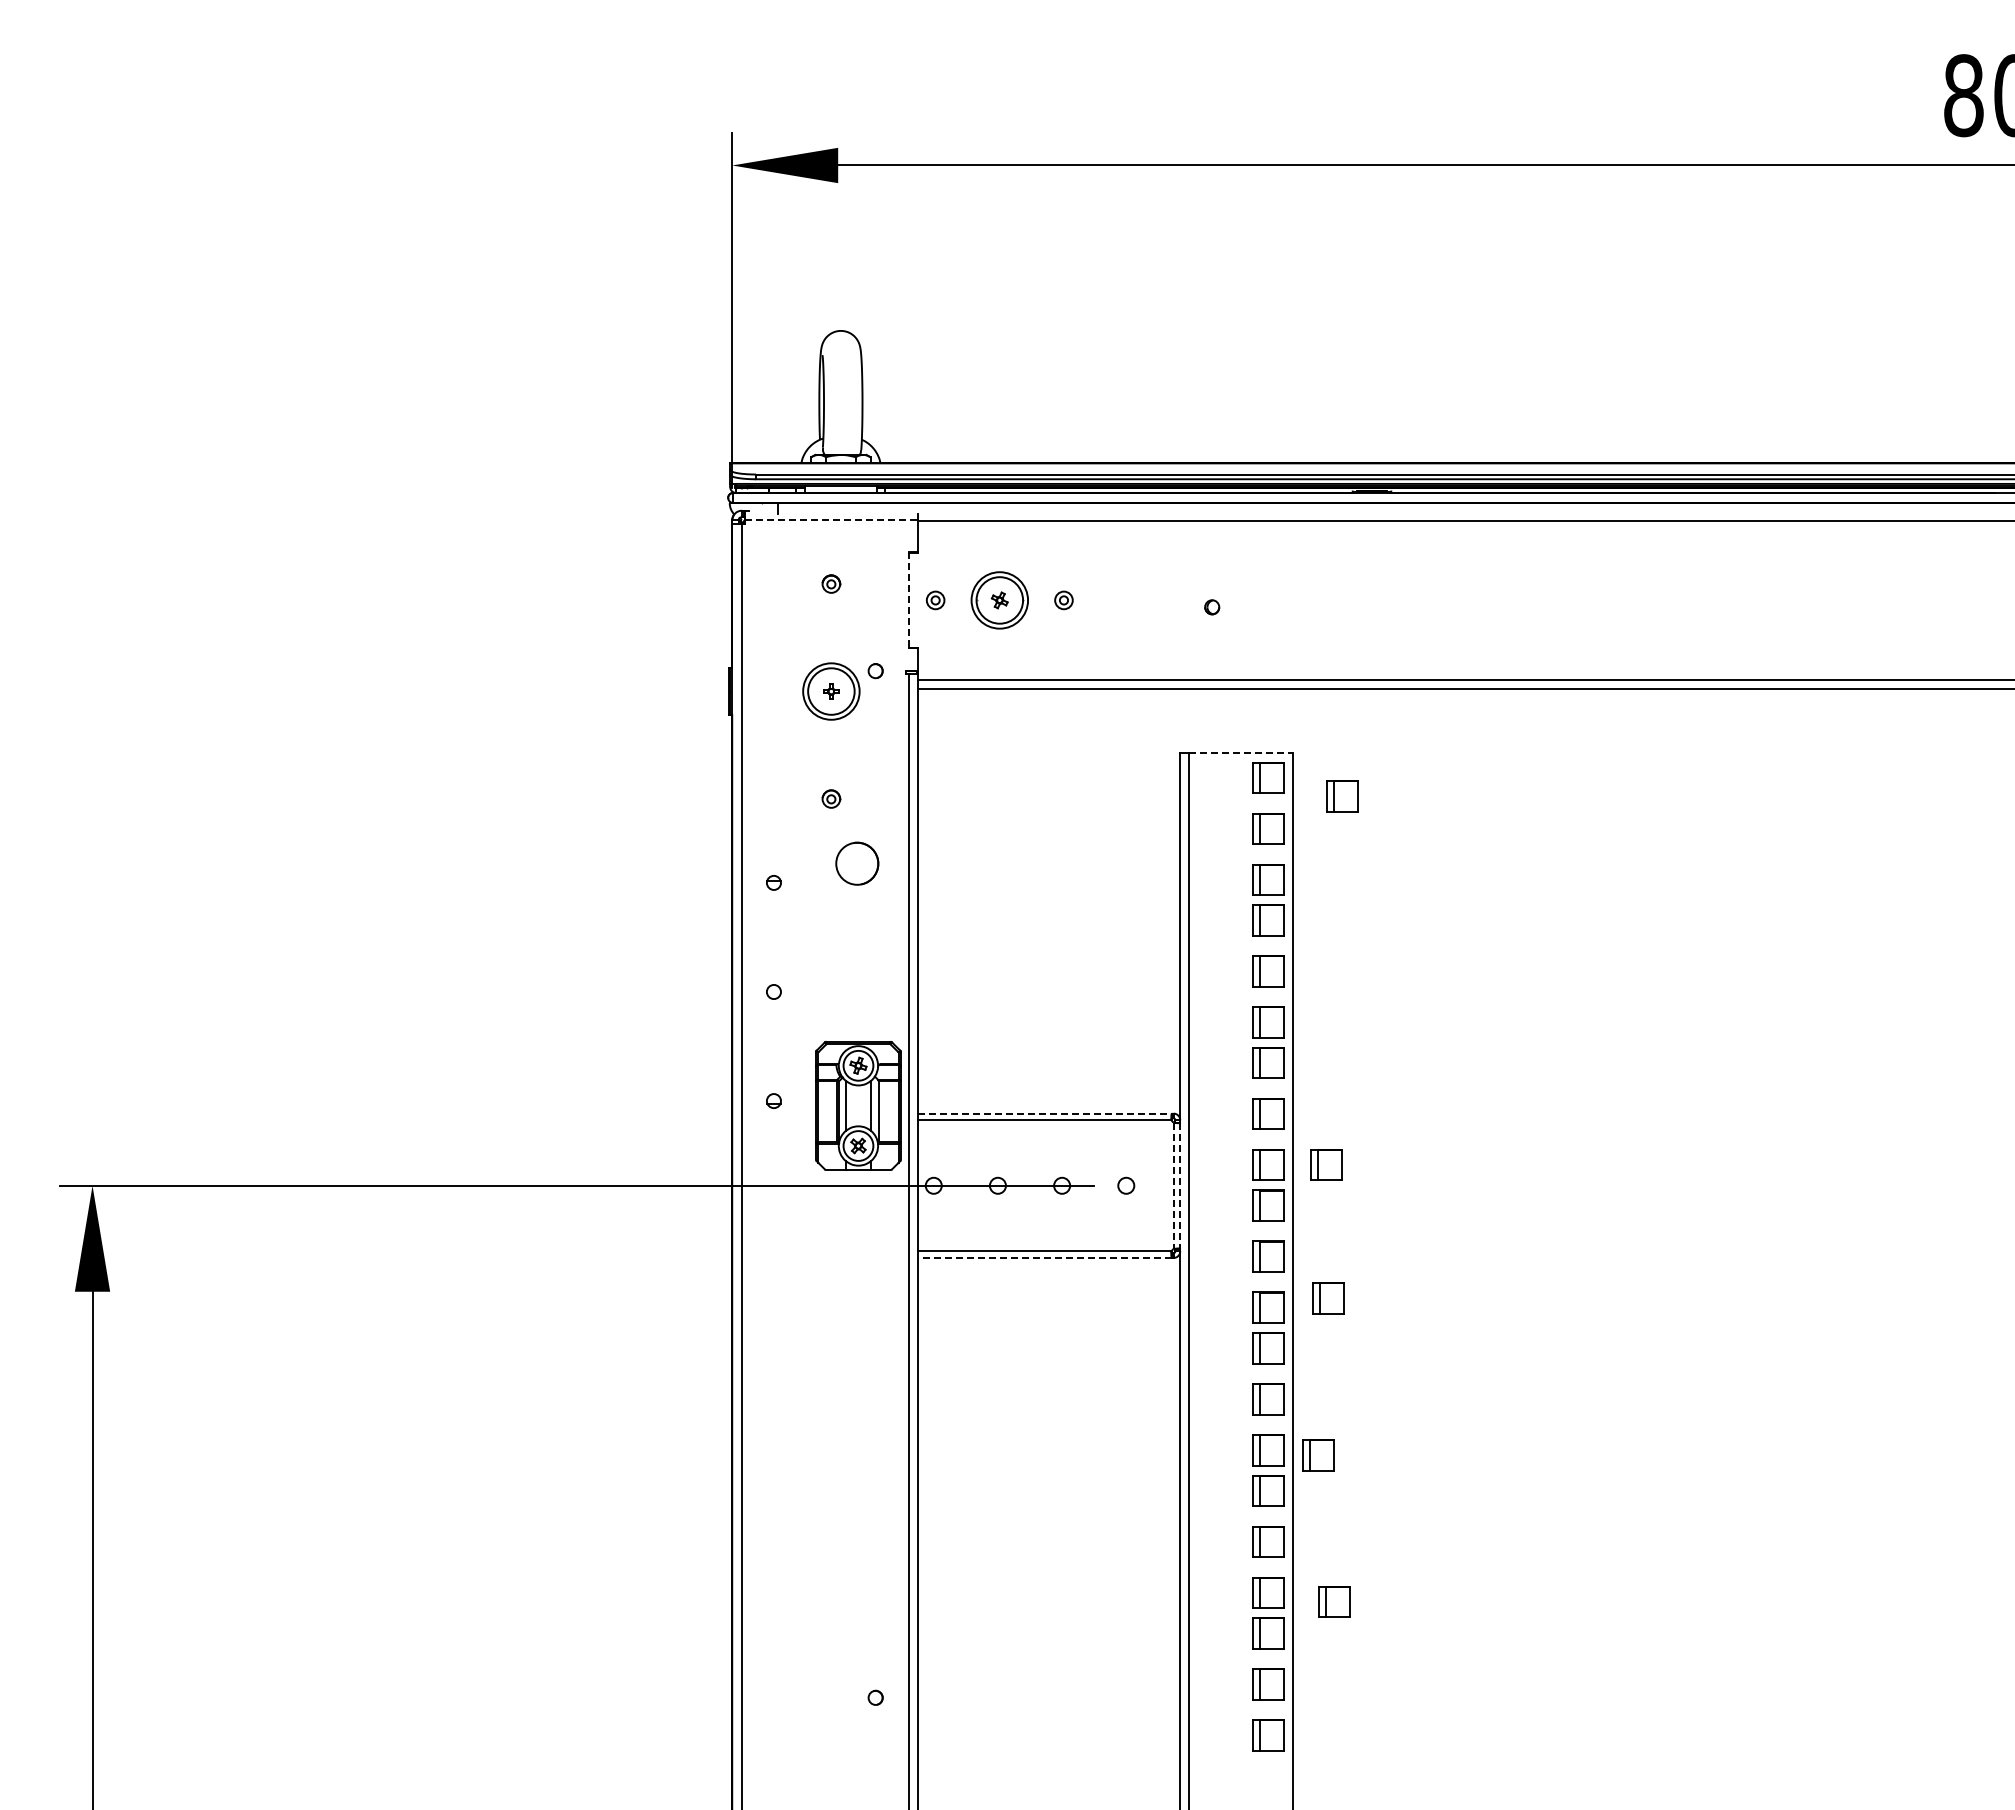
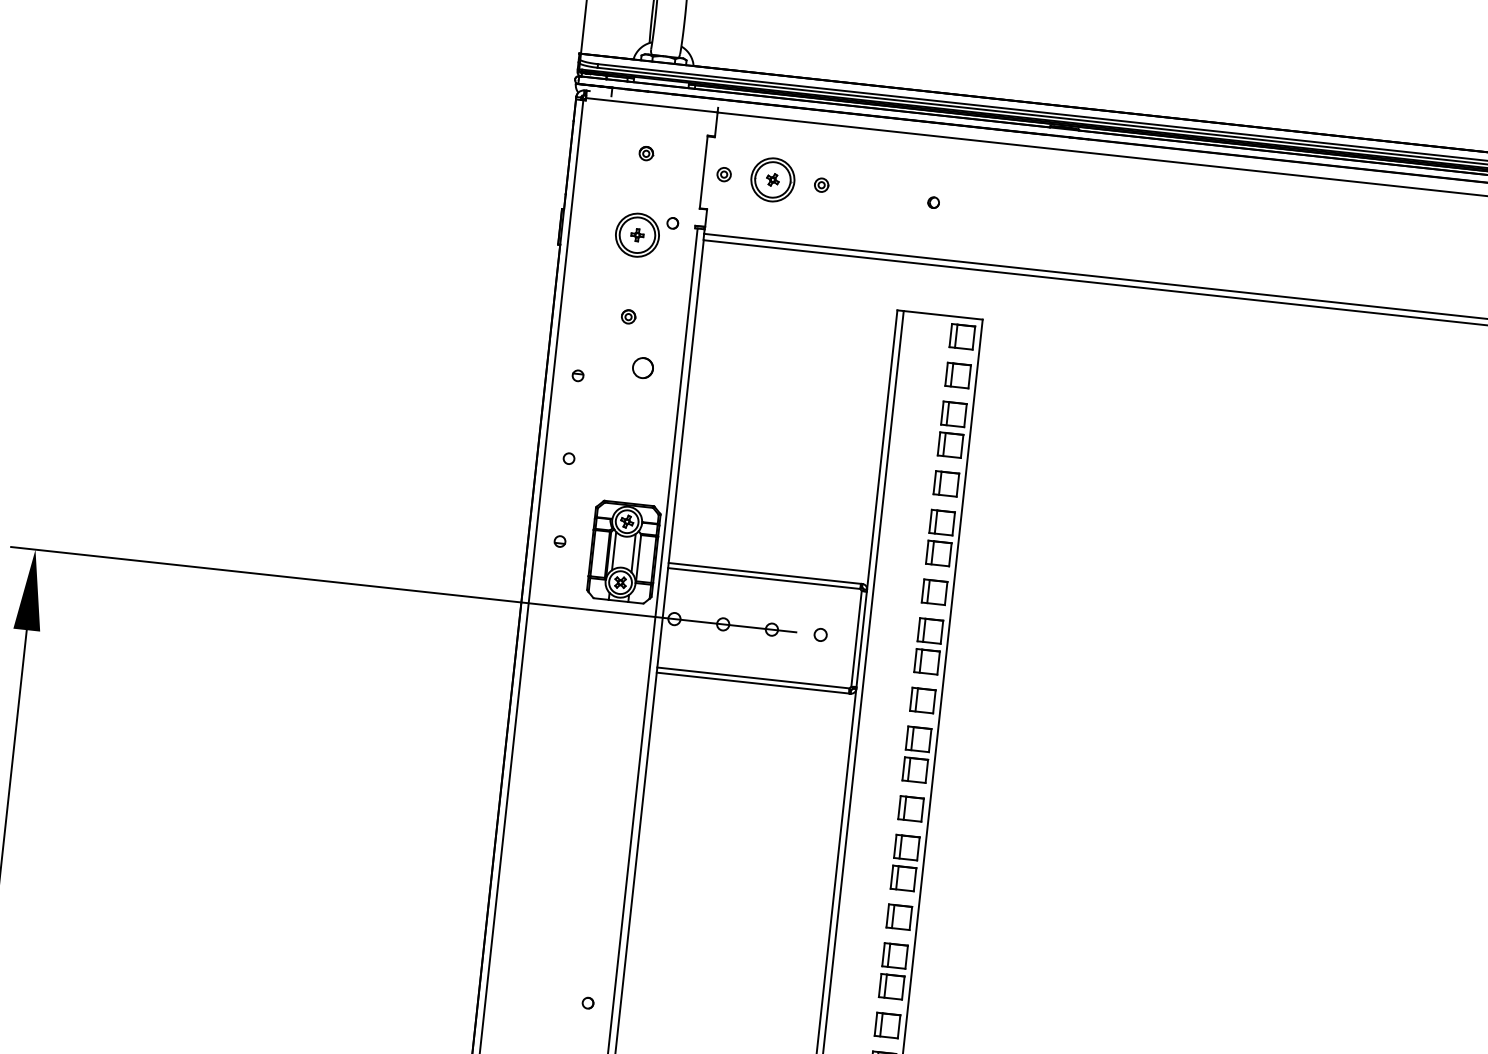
line: (831, 520) -> (651, 105), dashed -> solid
line: (908, 600) -> (703, 172), dashed -> solid
line: (1240, 752) -> (943, 315), dashed -> solid
part: (1342, 796) -> (1017, 357), removed
circle: (857, 863) -> (643, 367), size x0.62
line: (1045, 1113) -> (765, 573), dashed -> solid
part: (1326, 1164) -> (974, 635), removed
line: (1173, 1186) -> (856, 639), dashed -> solid
line: (1180, 1186) -> (861, 639), dashed -> solid
line: (1044, 1258) -> (752, 683), dashed -> solid
part: (1328, 1298) -> (964, 737), removed
part: (1318, 1455) -> (944, 855), removed
part: (1334, 1601) -> (944, 967), removed

